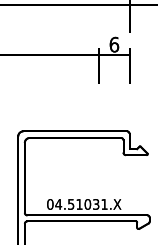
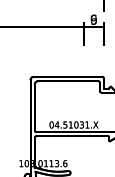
text: (113, 44) -> (93, 19), 6 -> 9

